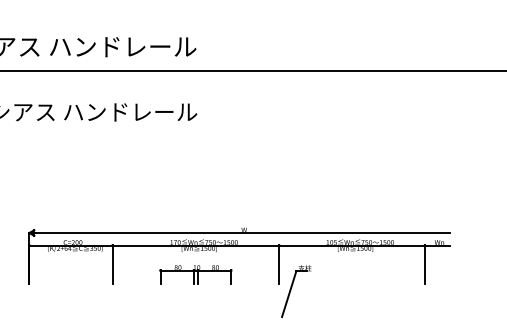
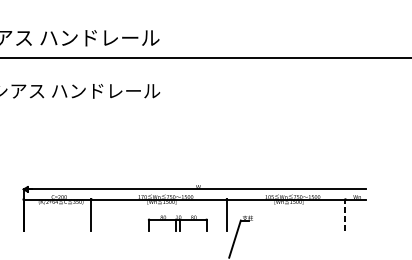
line: (424, 264) -> (345, 214), solid -> dashed
part: (195, 274) -> (177, 223), moved

